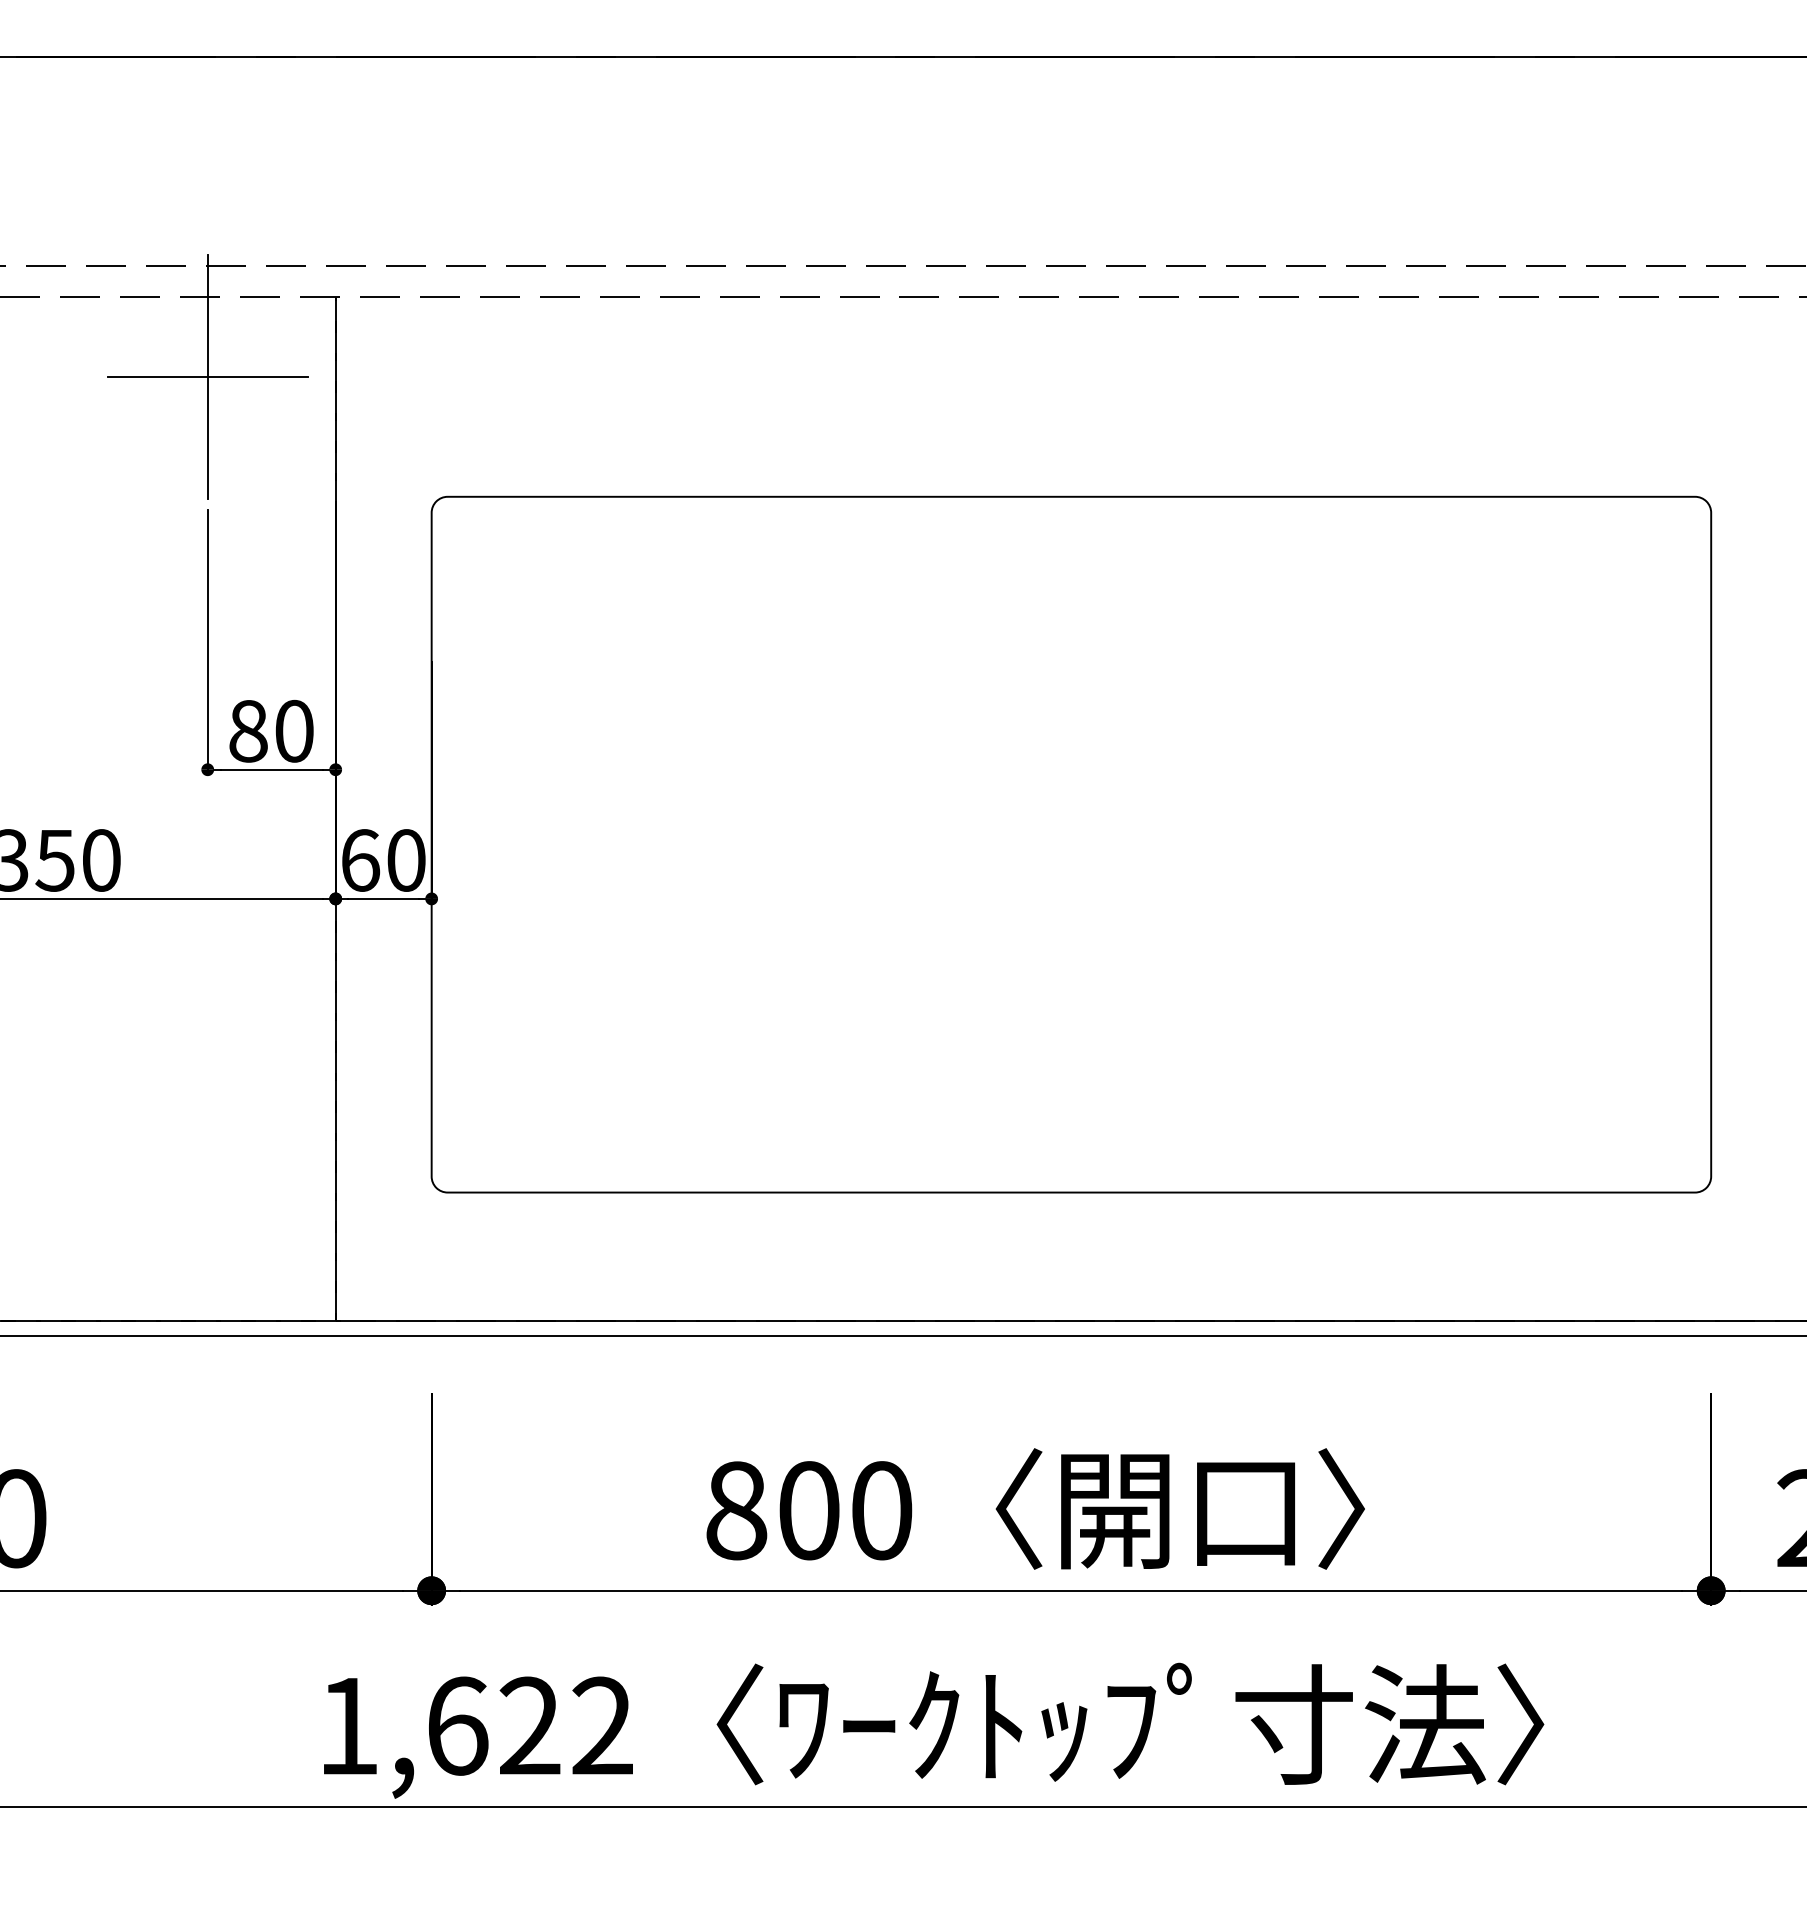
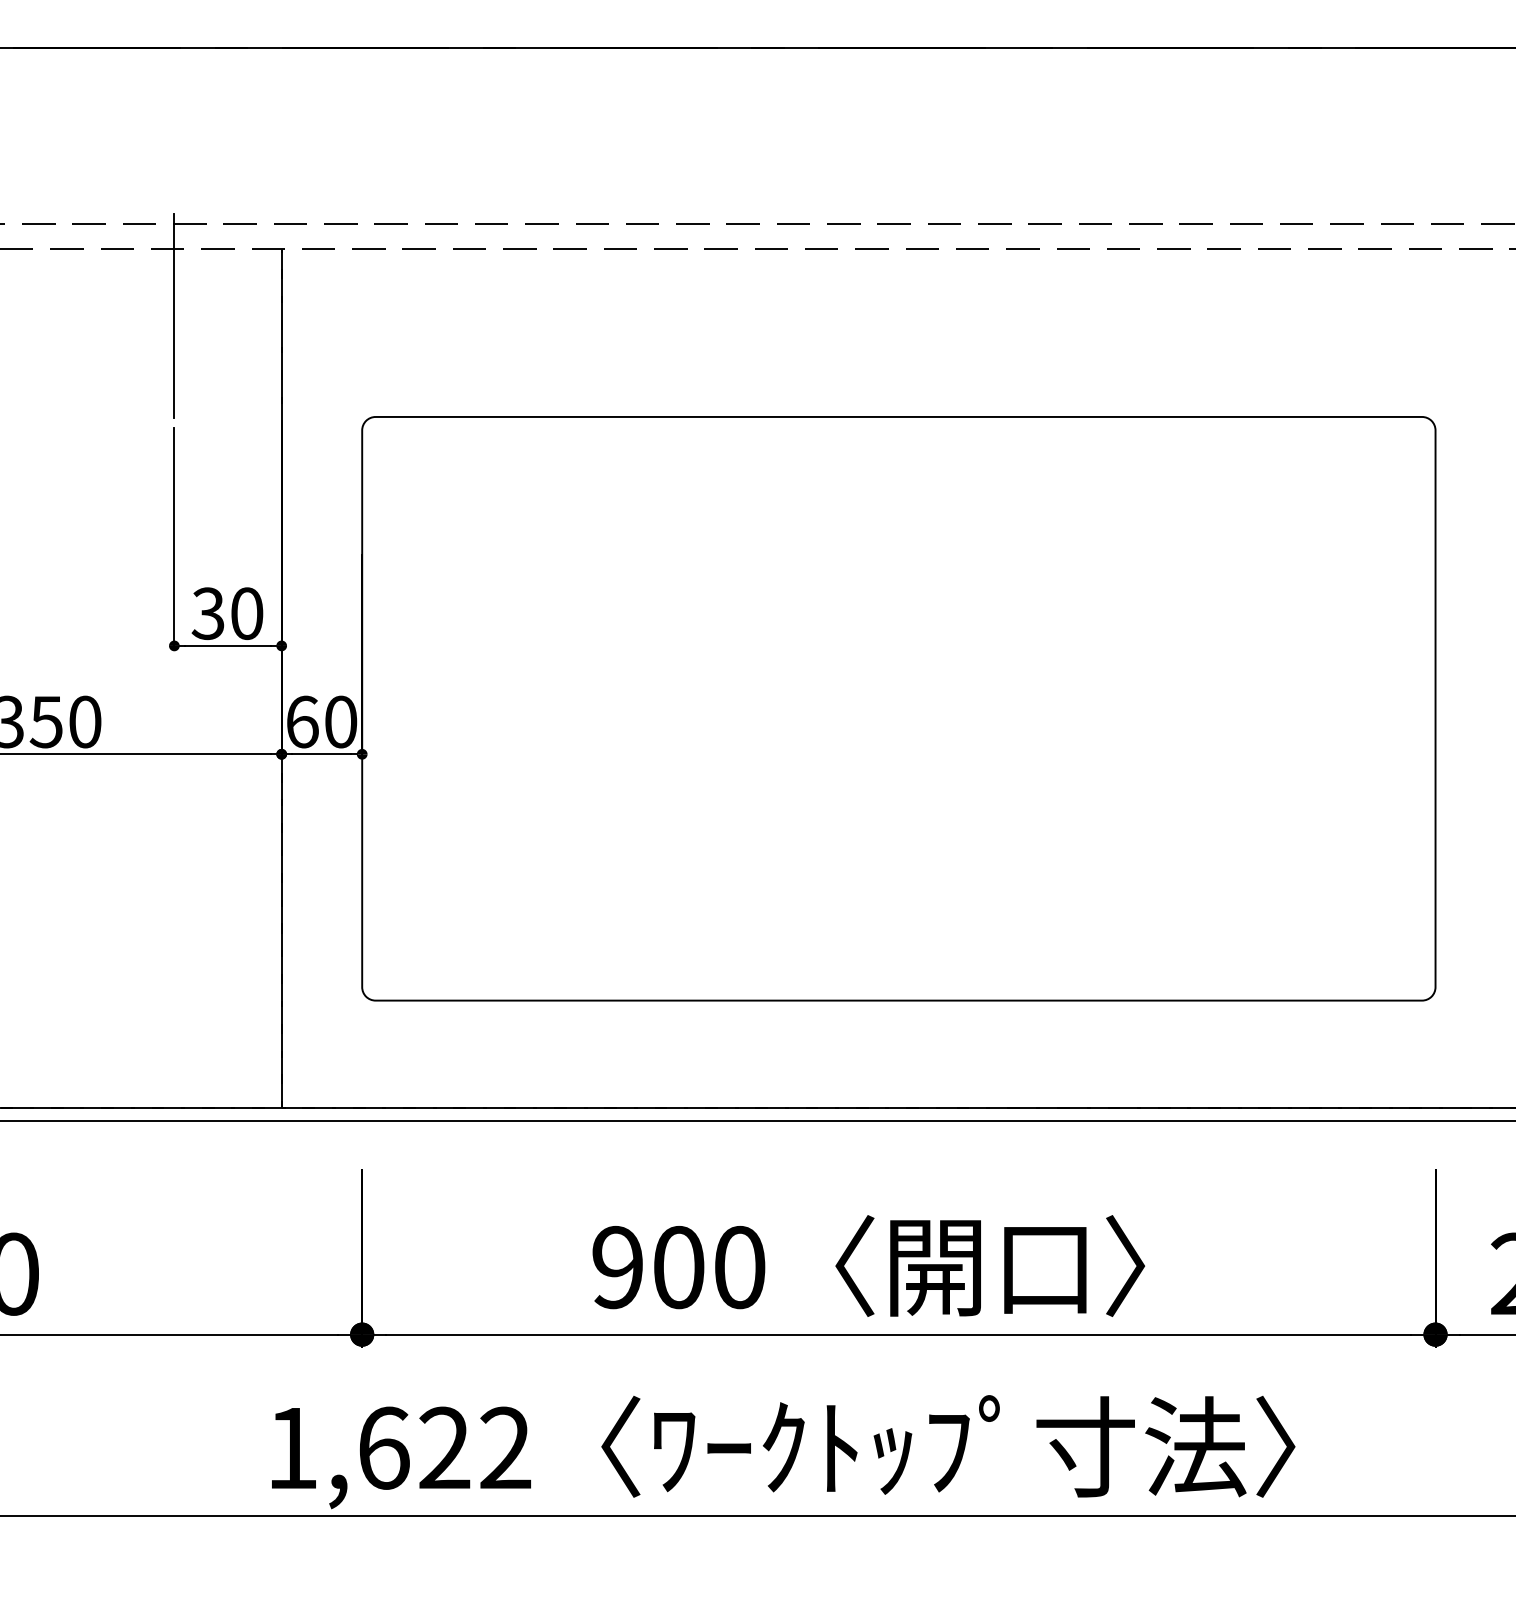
line: (207, 377) -> (174, 316), removed
text: (247, 731) -> (207, 613), 80 -> 30
text: (736, 1510) -> (617, 1267), 800 -> 900

